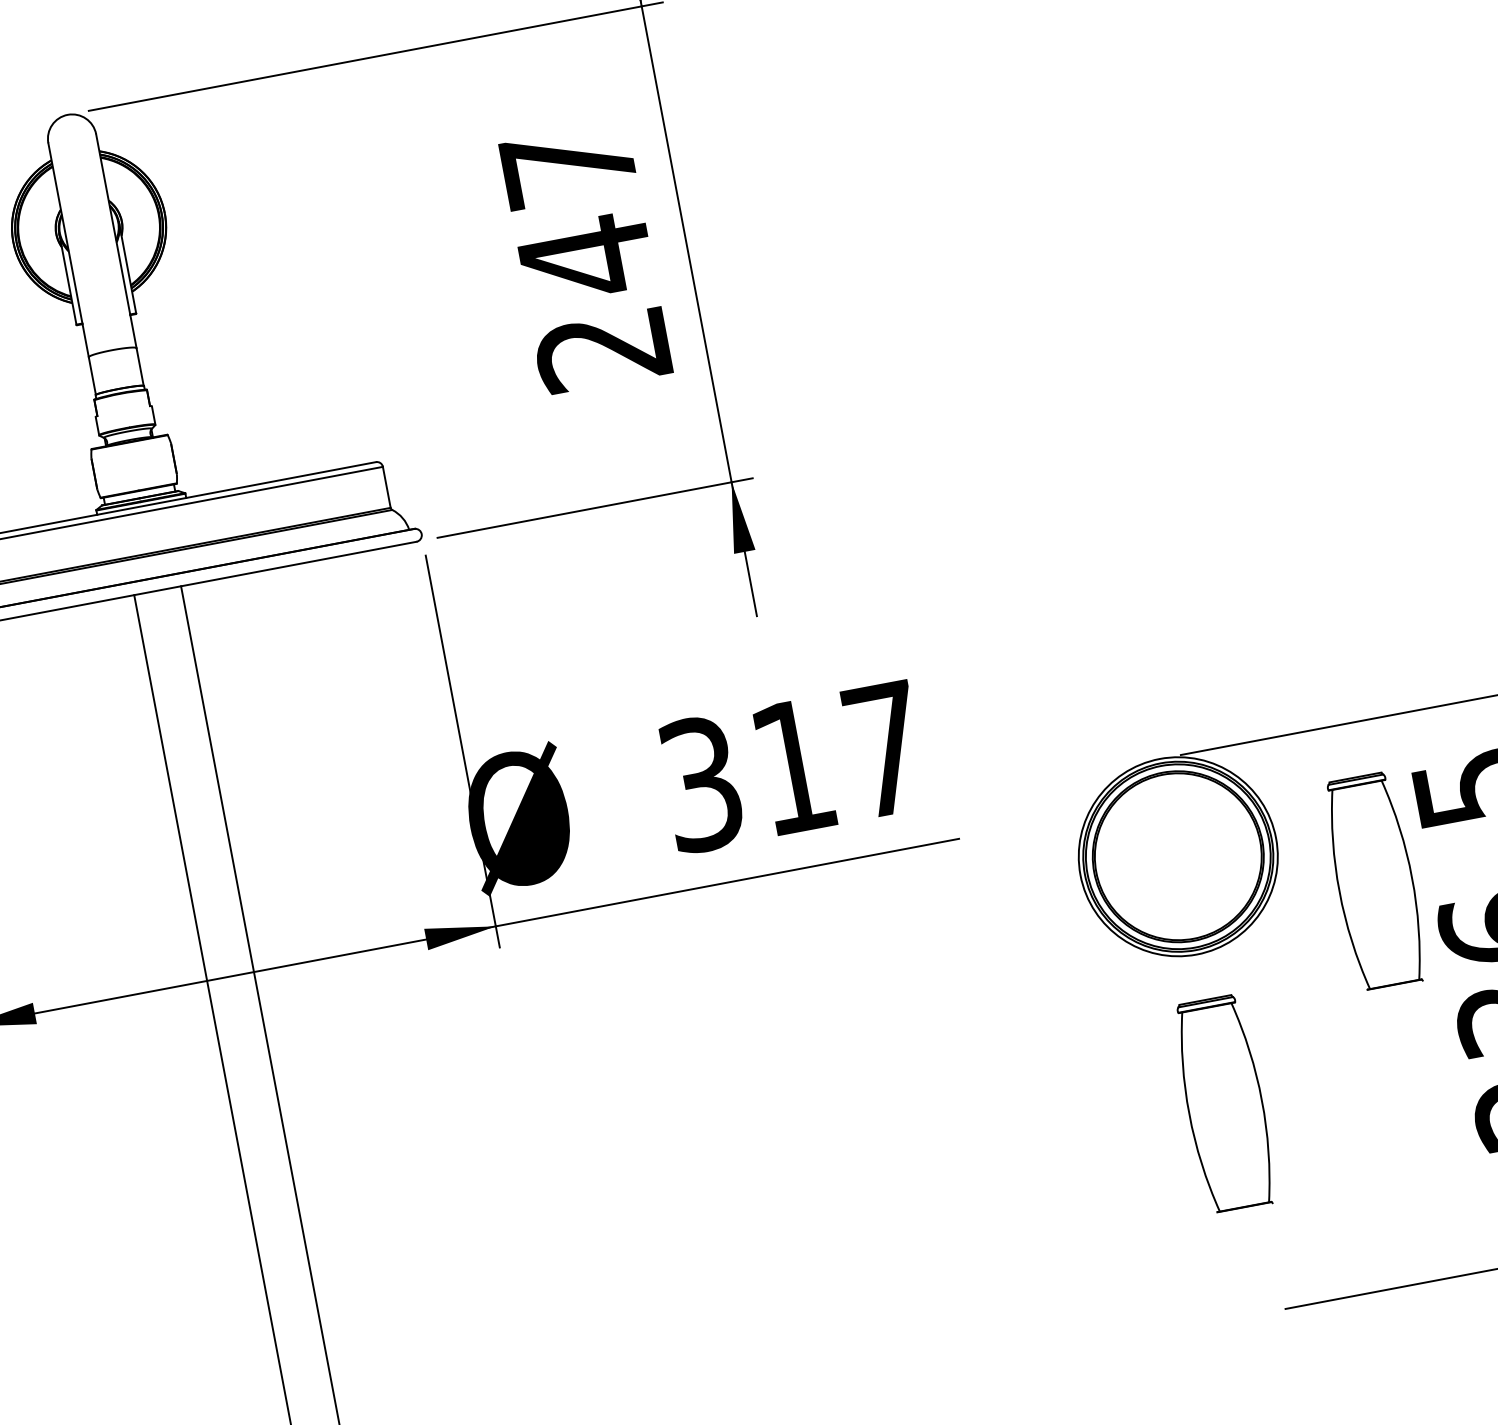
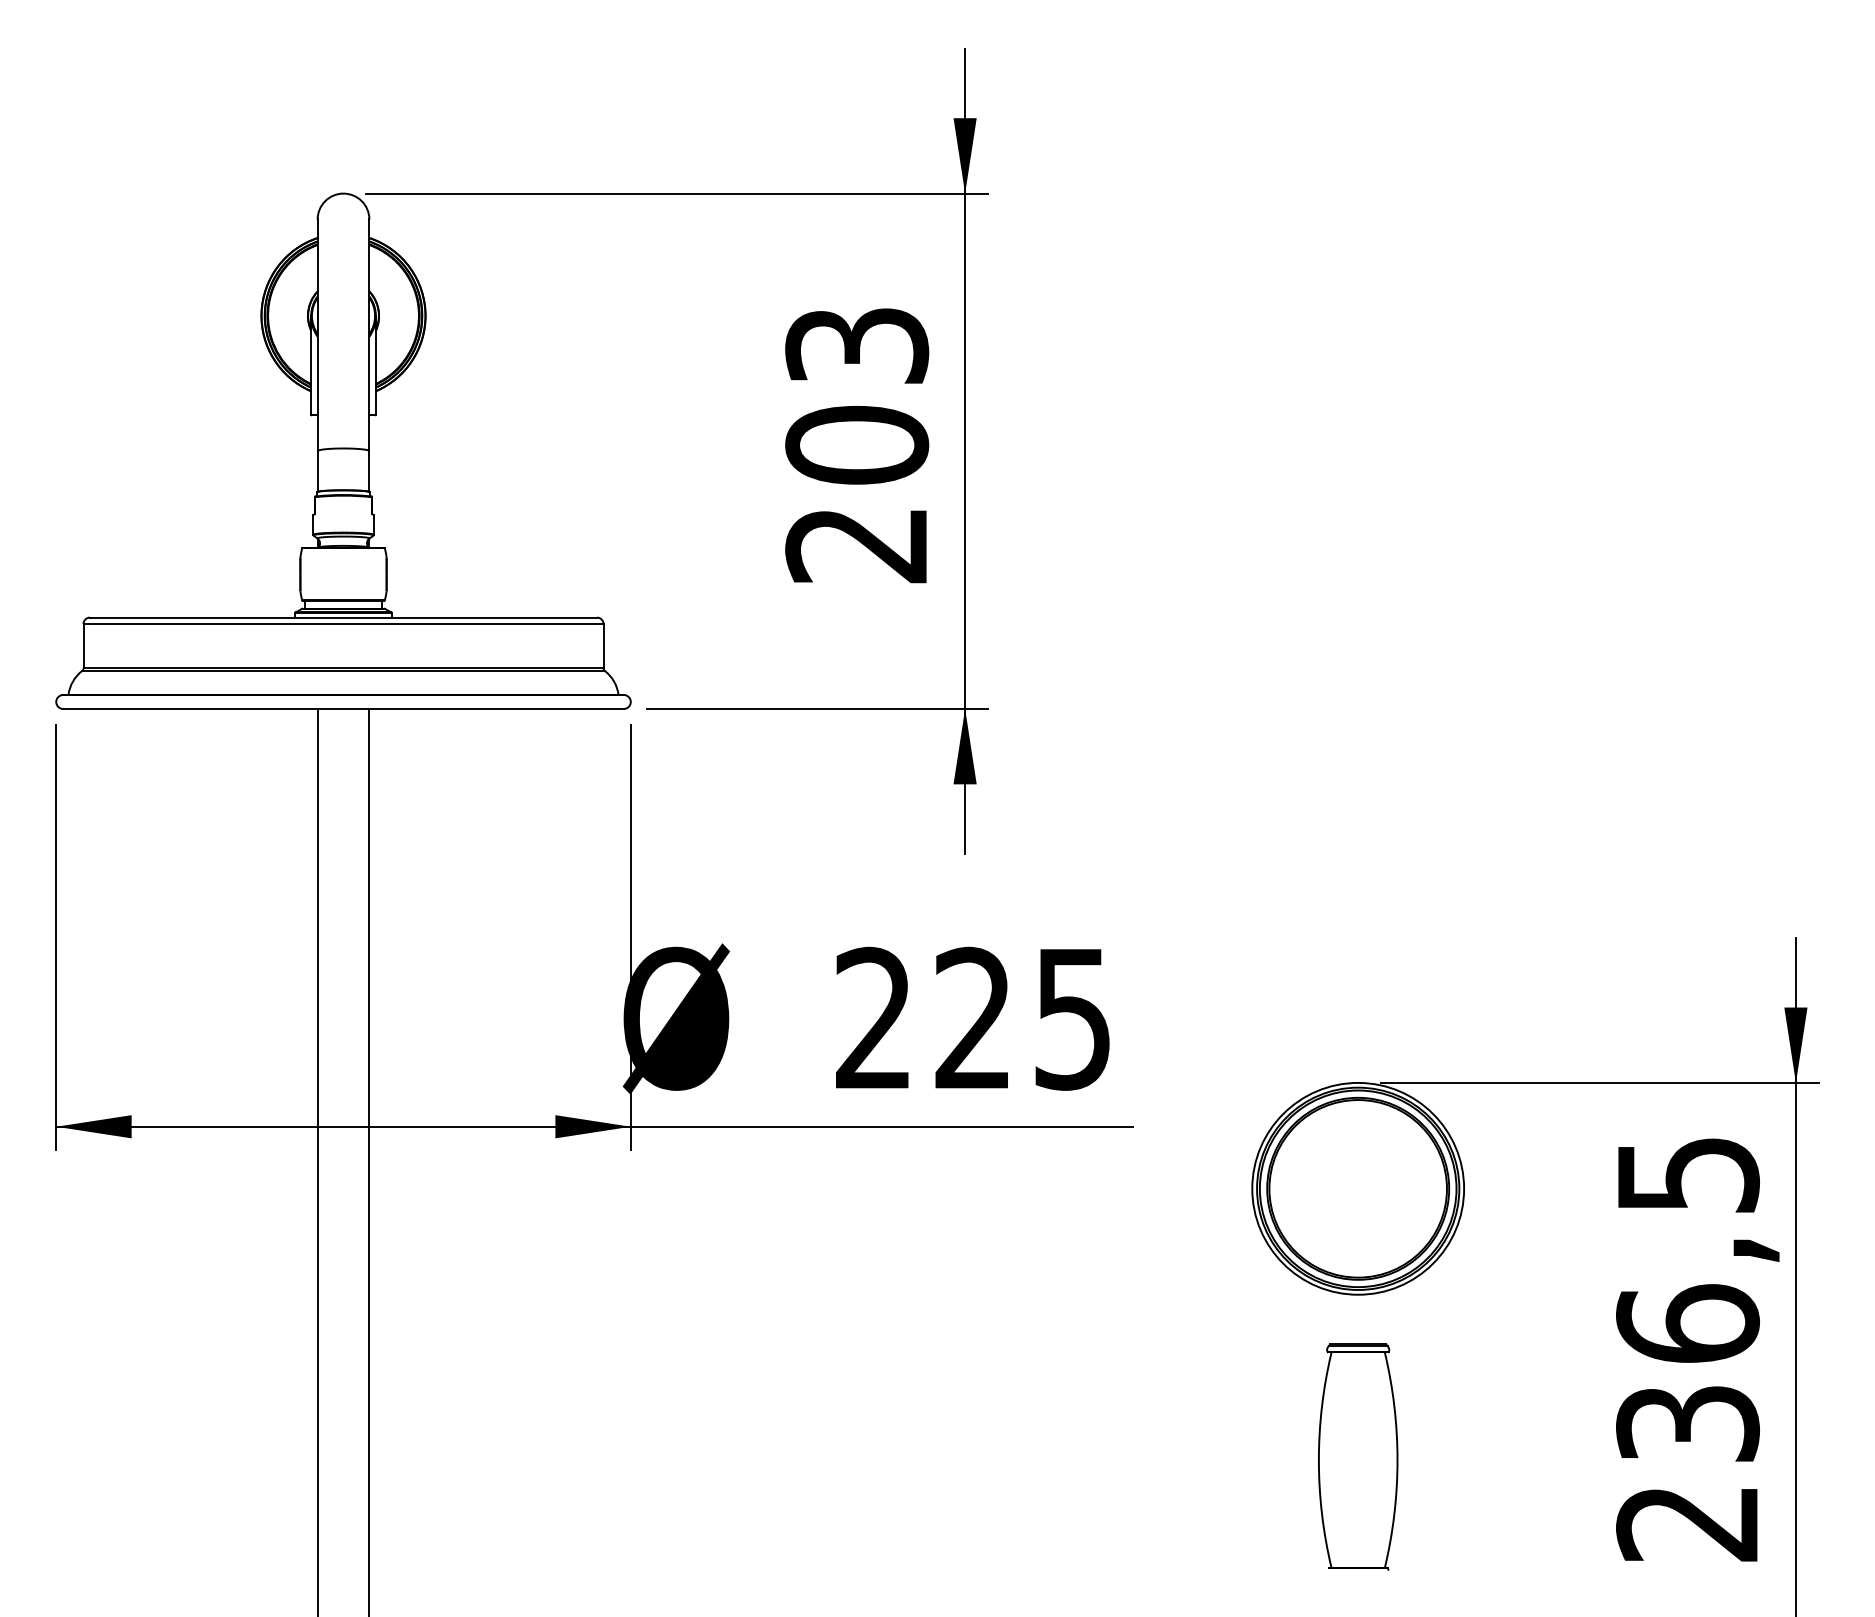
text: (577, 213) -> (857, 397), 247 -> 203
text: (792, 766) -> (972, 1018), 317 -> 225
part: (1375, 881) -> (1559, 1253), removed

